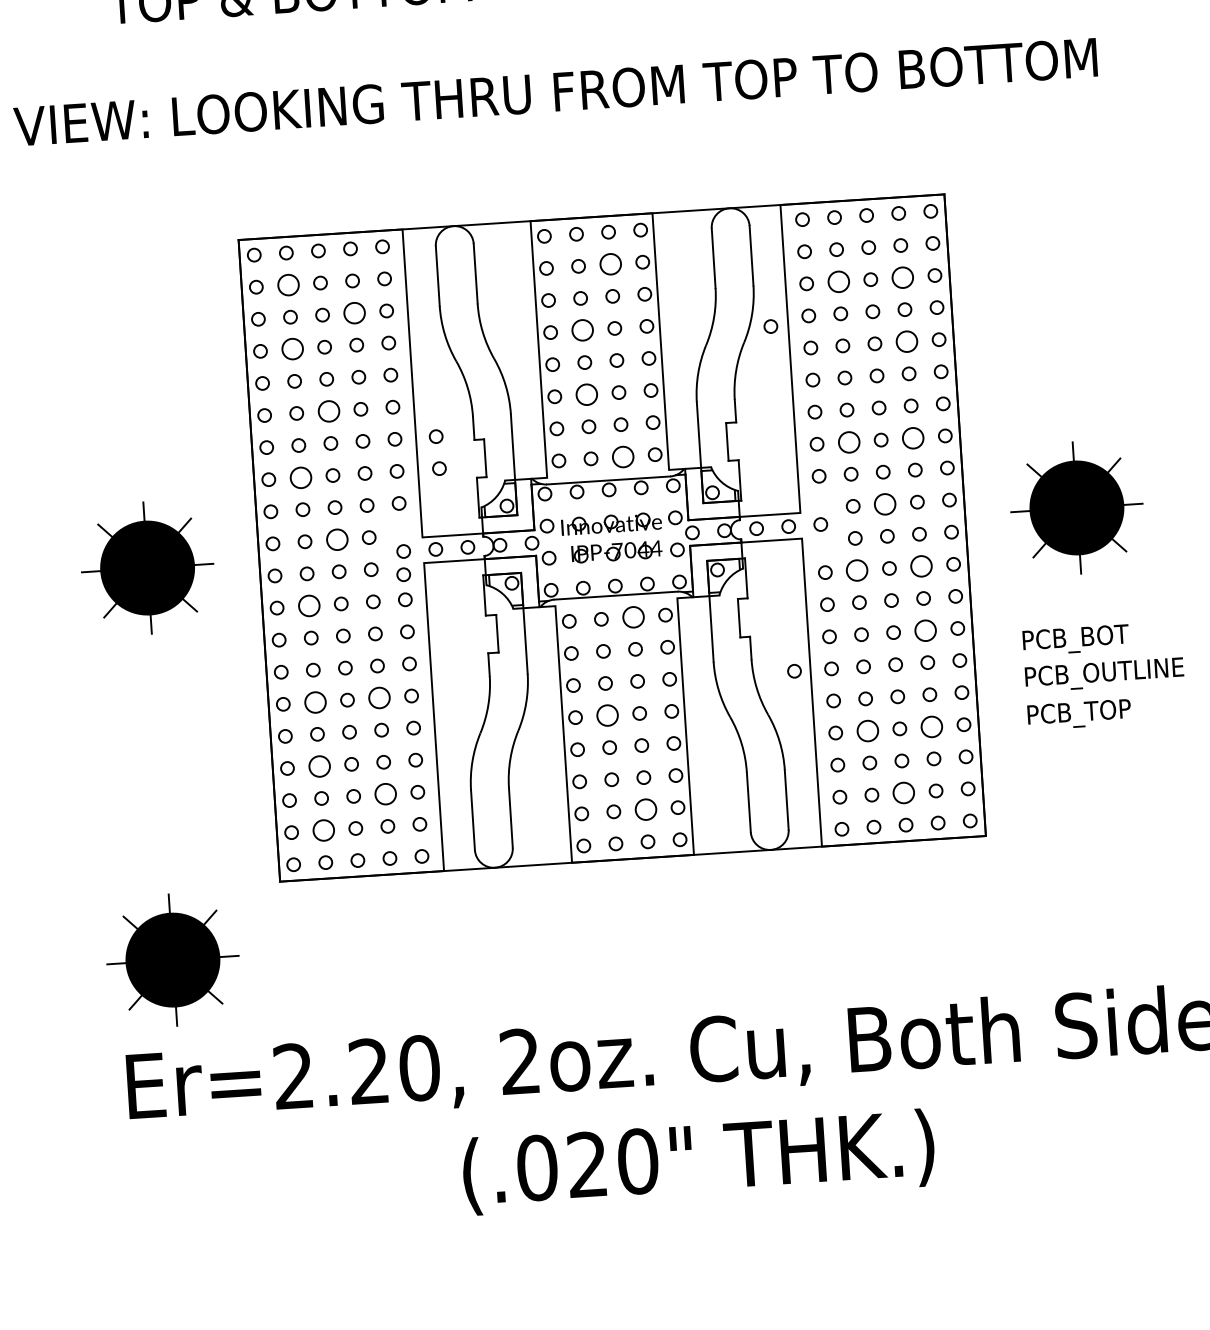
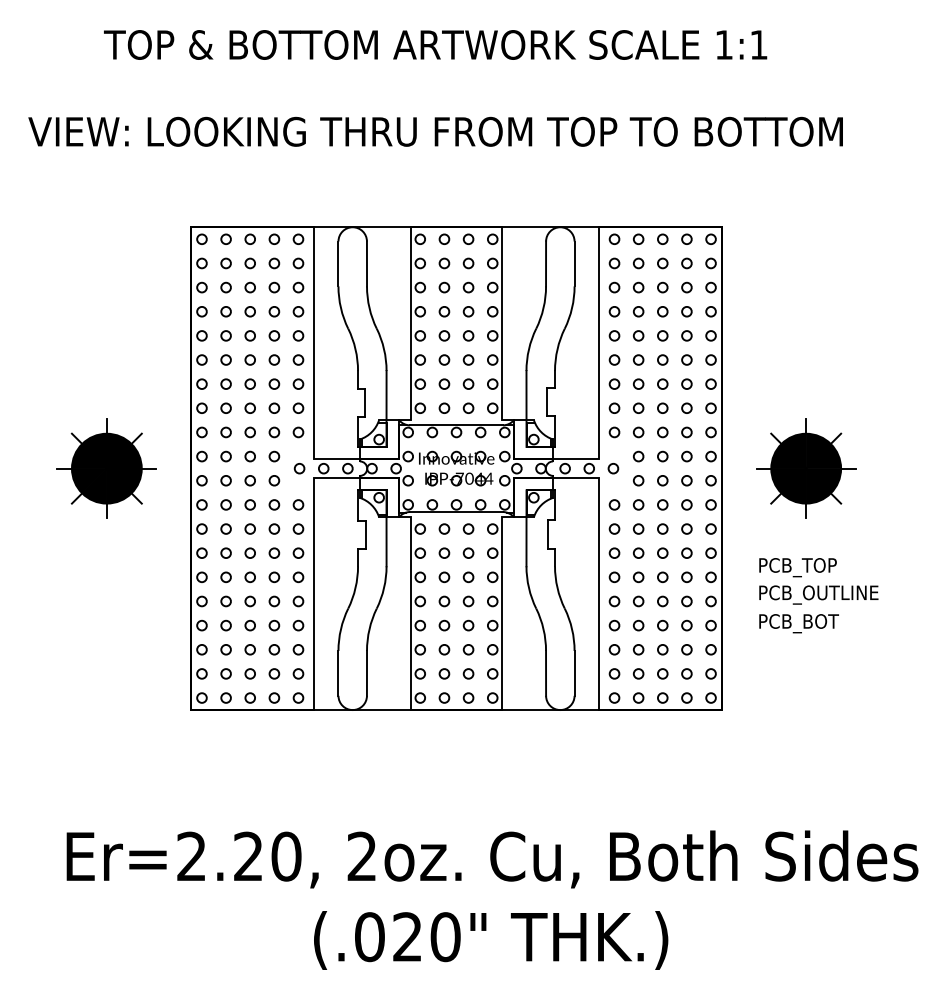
circle: (610, 264) -> (468, 263), size x0.62
circle: (902, 277) -> (686, 287), size x0.62
circle: (838, 281) -> (638, 287), size x0.62
circle: (287, 285) -> (225, 263), size x0.62
circle: (354, 312) -> (274, 287), size x0.62
circle: (770, 326) -> (585, 317), removed
circle: (582, 330) -> (444, 311), size x0.62
circle: (906, 341) -> (686, 335), size x0.62
circle: (291, 349) -> (225, 311), size x0.62
circle: (586, 393) -> (444, 359), size x0.62
circle: (327, 410) -> (249, 359), size x0.62
circle: (436, 435) -> (329, 383), removed
circle: (912, 436) -> (686, 407), size x0.62
circle: (848, 441) -> (638, 407), size x0.62
circle: (622, 455) -> (468, 407), size x0.62
circle: (439, 467) -> (330, 407), removed
circle: (299, 476) -> (225, 407), size x0.62
circle: (884, 504) -> (662, 456), size x0.62
circle: (336, 539) -> (249, 456), size x0.62
circle: (920, 565) -> (686, 504), size x0.62
circle: (857, 570) -> (638, 504), size x0.62
circle: (403, 573) -> (298, 485), removed
circle: (308, 605) -> (225, 504), size x0.62
circle: (633, 616) -> (468, 528), size x0.62
circle: (925, 629) -> (686, 552), size x0.62
text: (1102, 635) -> (819, 565), PCB_BOT -> PCB_TOP
circle: (794, 671) -> (586, 577), removed
circle: (379, 698) -> (274, 577), size x0.62
circle: (314, 701) -> (225, 576), size x0.62
text: (1107, 709) -> (819, 621), PCB_TOP -> PCB_BOT
circle: (607, 715) -> (444, 601), size x0.62
circle: (931, 726) -> (686, 625), size x0.62
circle: (867, 730) -> (638, 625), size x0.62
circle: (318, 766) -> (225, 625), size x0.62
circle: (903, 792) -> (662, 673), size x0.62
circle: (385, 793) -> (274, 649), size x0.62
circle: (645, 809) -> (468, 673), size x0.62
circle: (322, 830) -> (225, 673), size x0.62
part: (172, 959) -> (106, 763), removed

